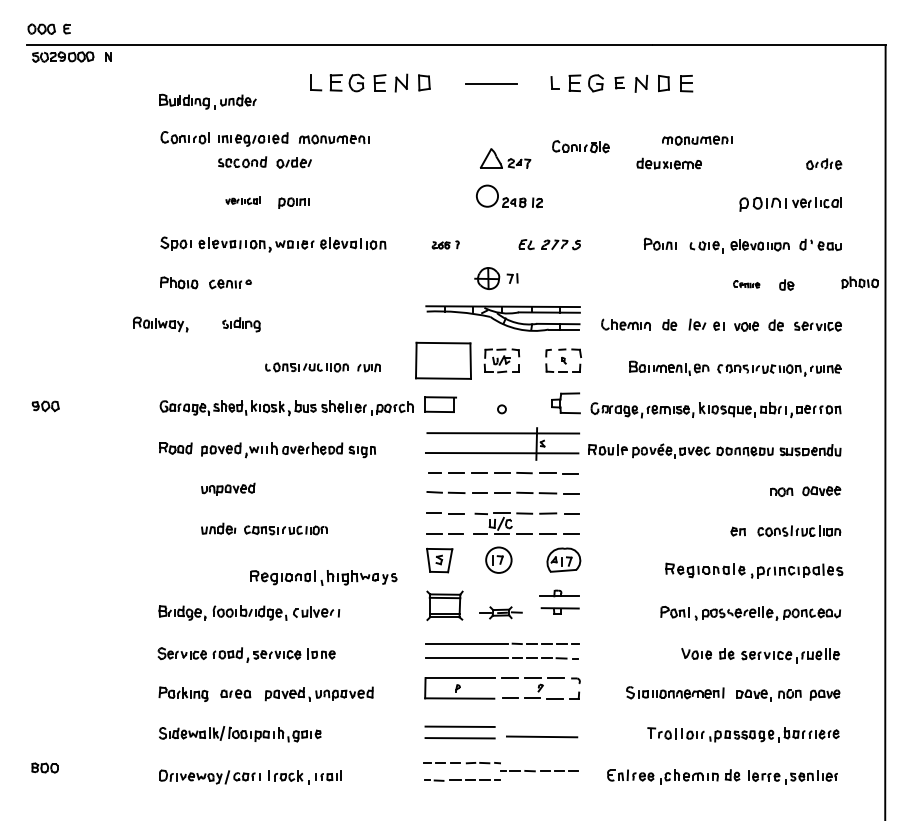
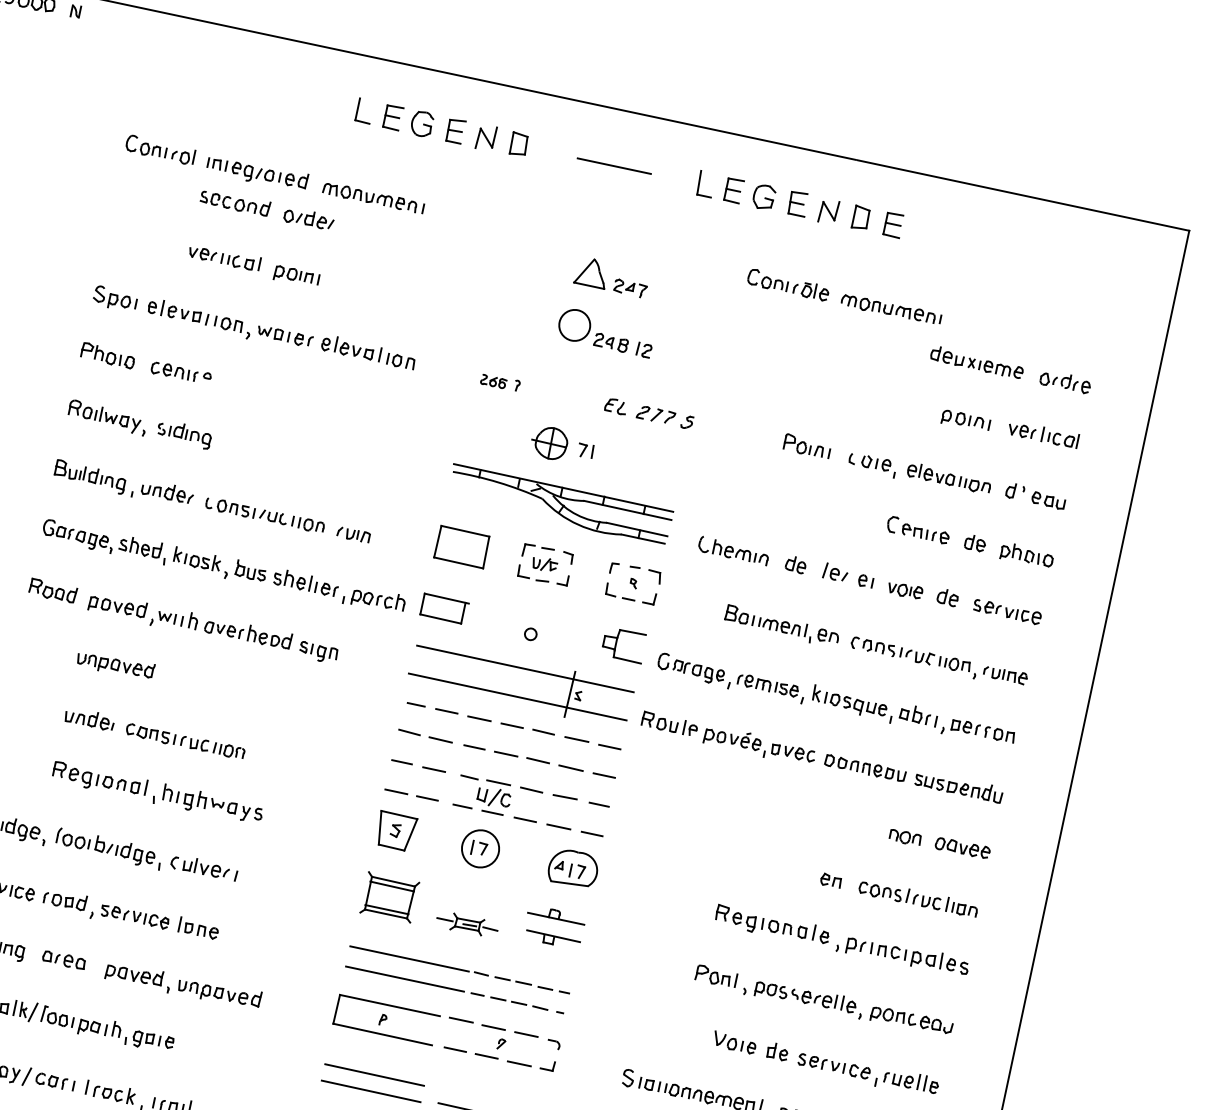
part: (554, 82) -> (705, 183), size x1.43
part: (619, 82) -> (797, 203), size x1.43
part: (207, 101) -> (123, 483), moved
part: (580, 146) -> (788, 284), moved
part: (668, 163) -> (976, 361), moved
part: (243, 200) -> (225, 257), size x1.43
part: (762, 204) -> (965, 420), size x0.71
part: (859, 282) -> (1026, 554), moved
part: (746, 284) -> (917, 530), size x1.67
part: (160, 324) -> (107, 417), moved
part: (443, 360) -> (462, 546), size x0.62
part: (323, 577) -> (157, 792), moved

